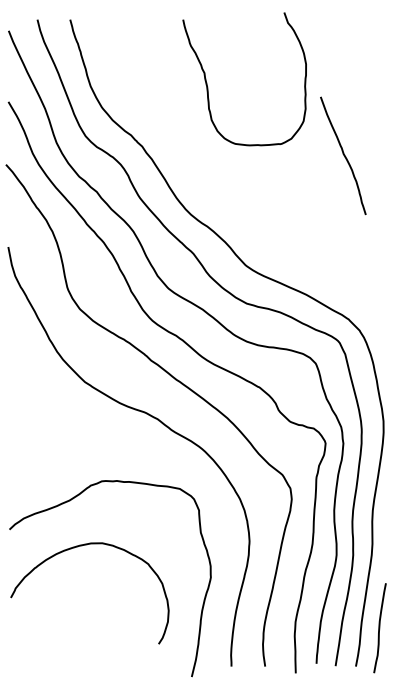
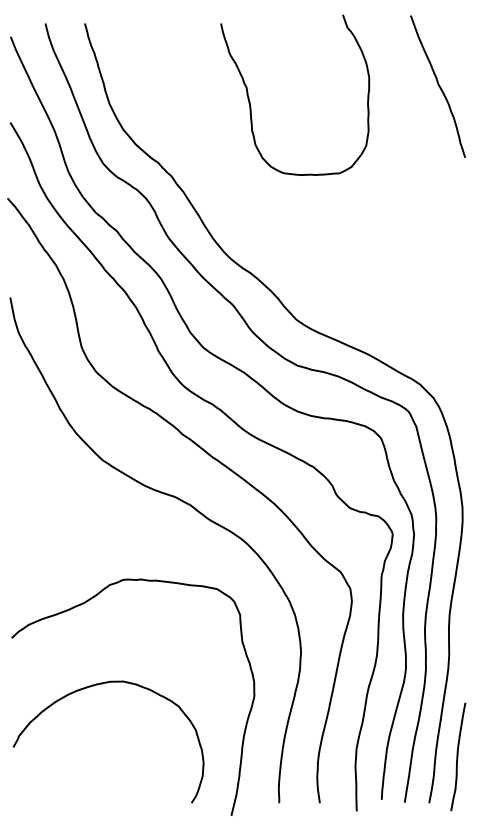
curve: (343, 155) -> (438, 86), moved
curve: (74, 548) -> (90, 687), moved

